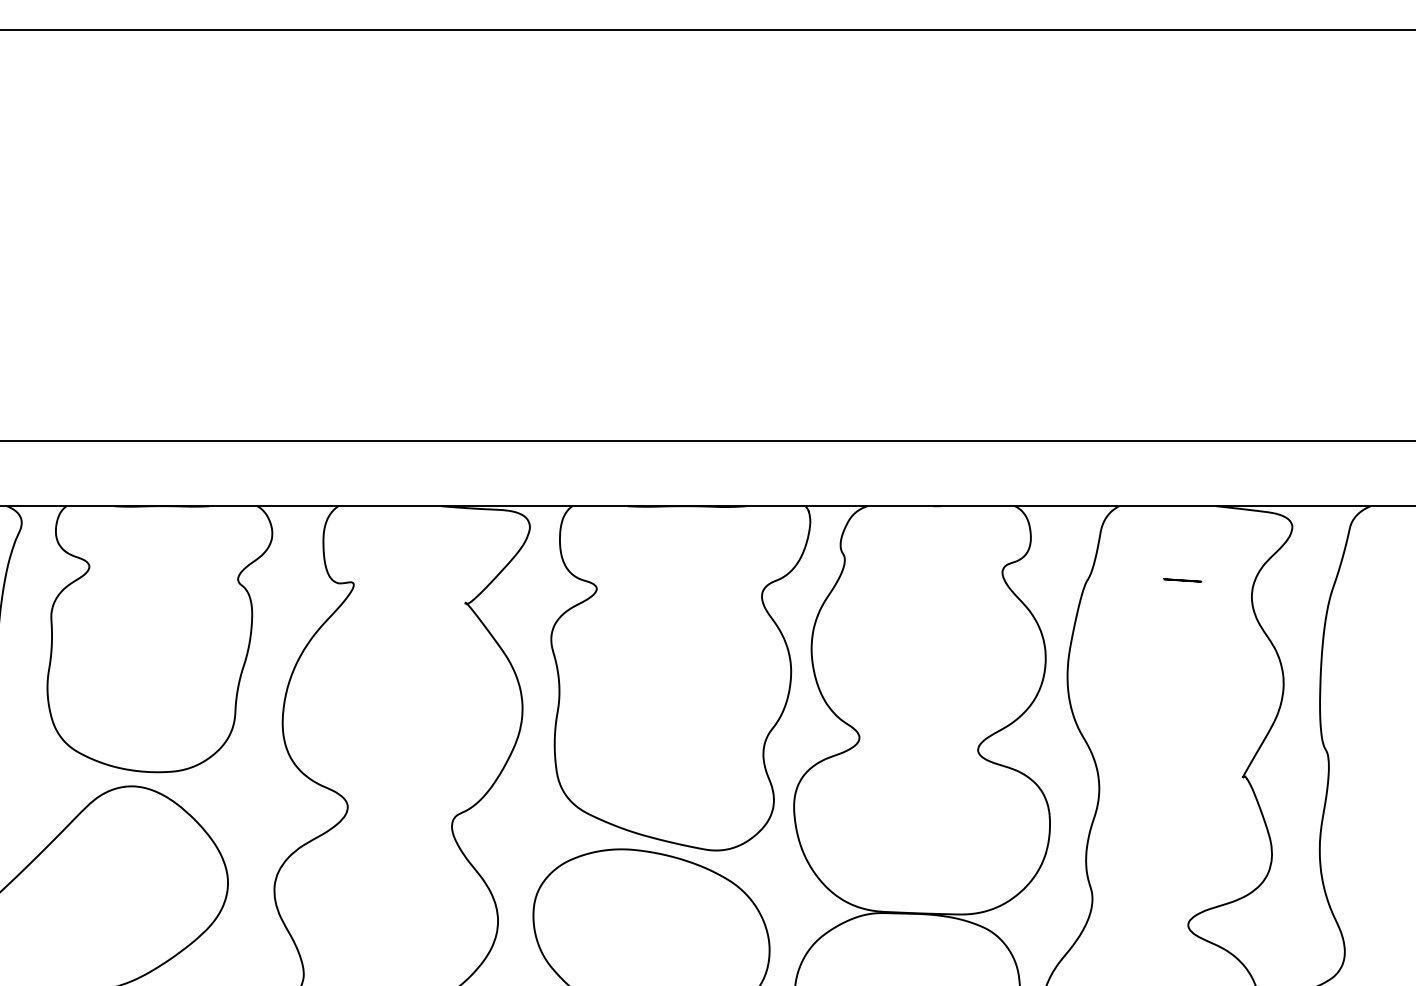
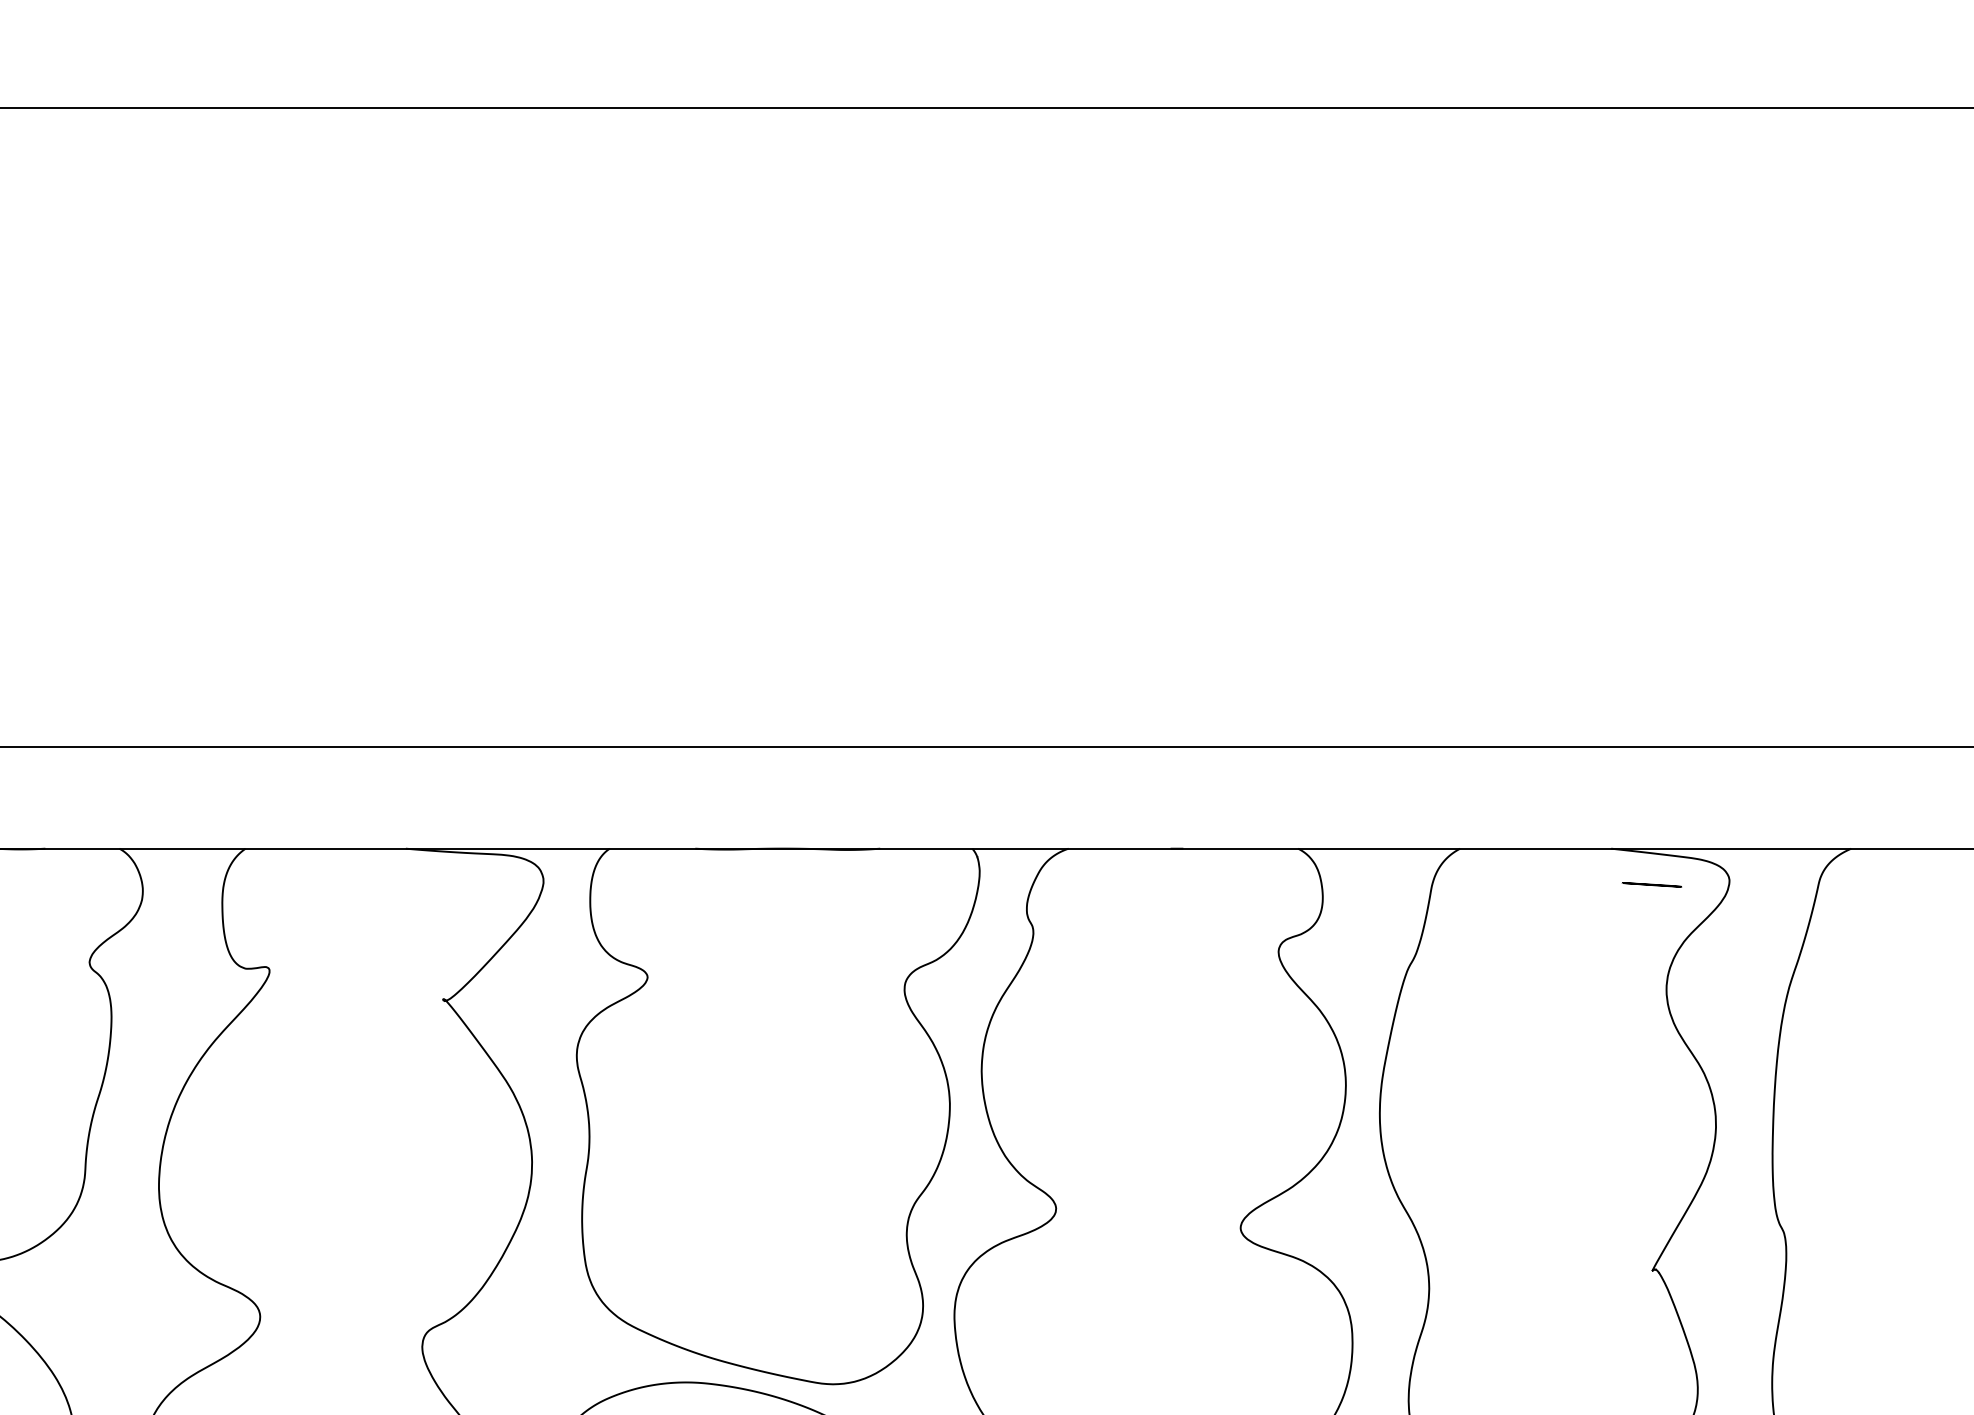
line: (1182, 580) -> (1651, 884), moved

